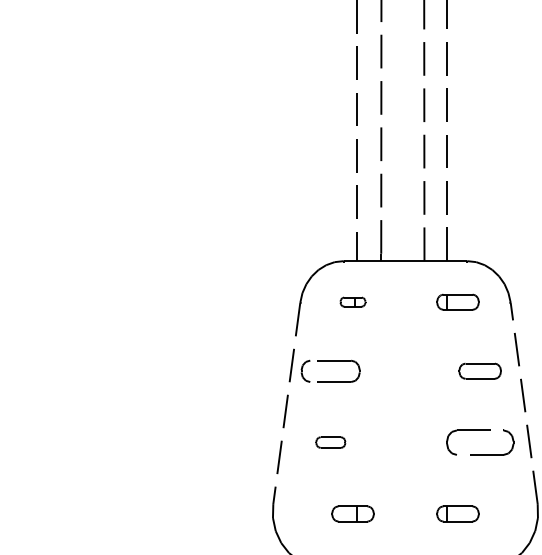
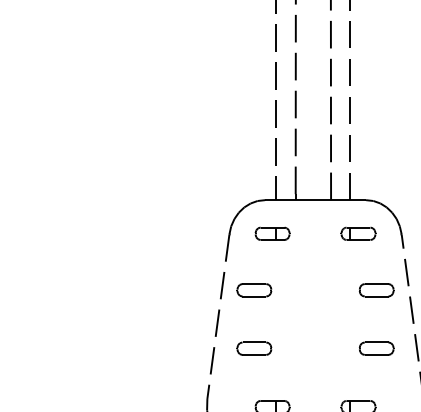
part: (352, 301) -> (272, 233), size x1.67
part: (330, 370) -> (254, 289), size x0.71
part: (330, 442) -> (254, 348), size x1.43
part: (479, 442) -> (376, 348), size x0.62

